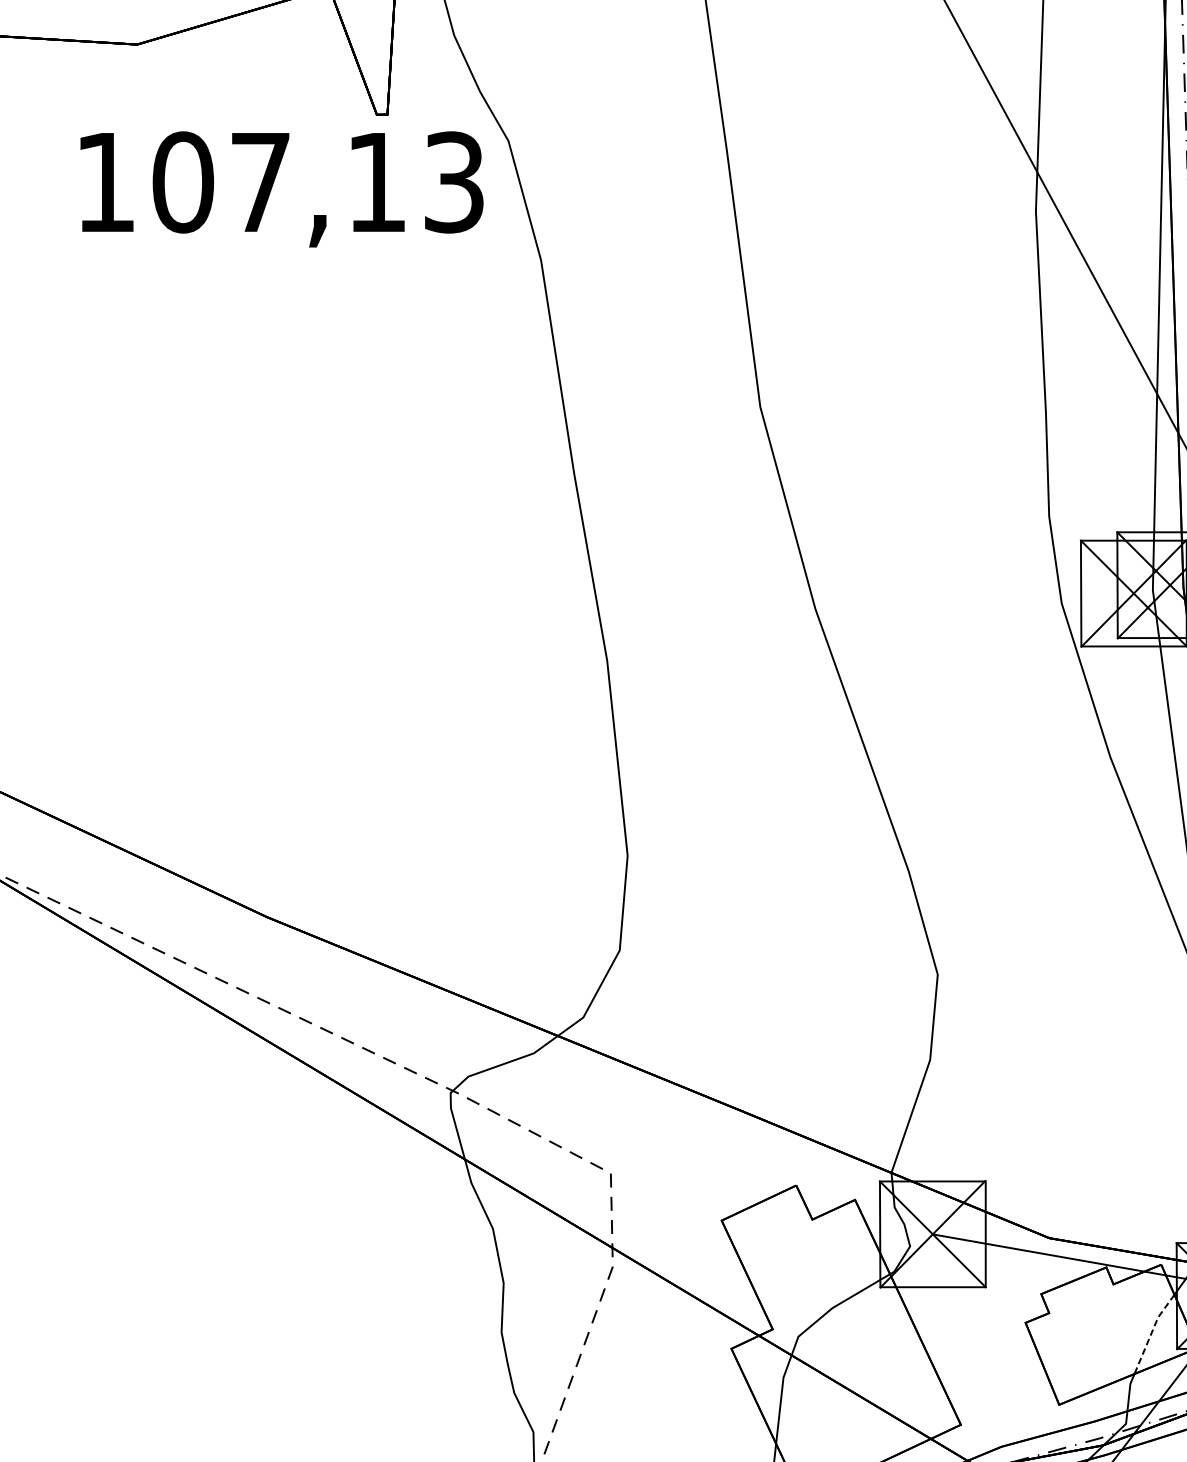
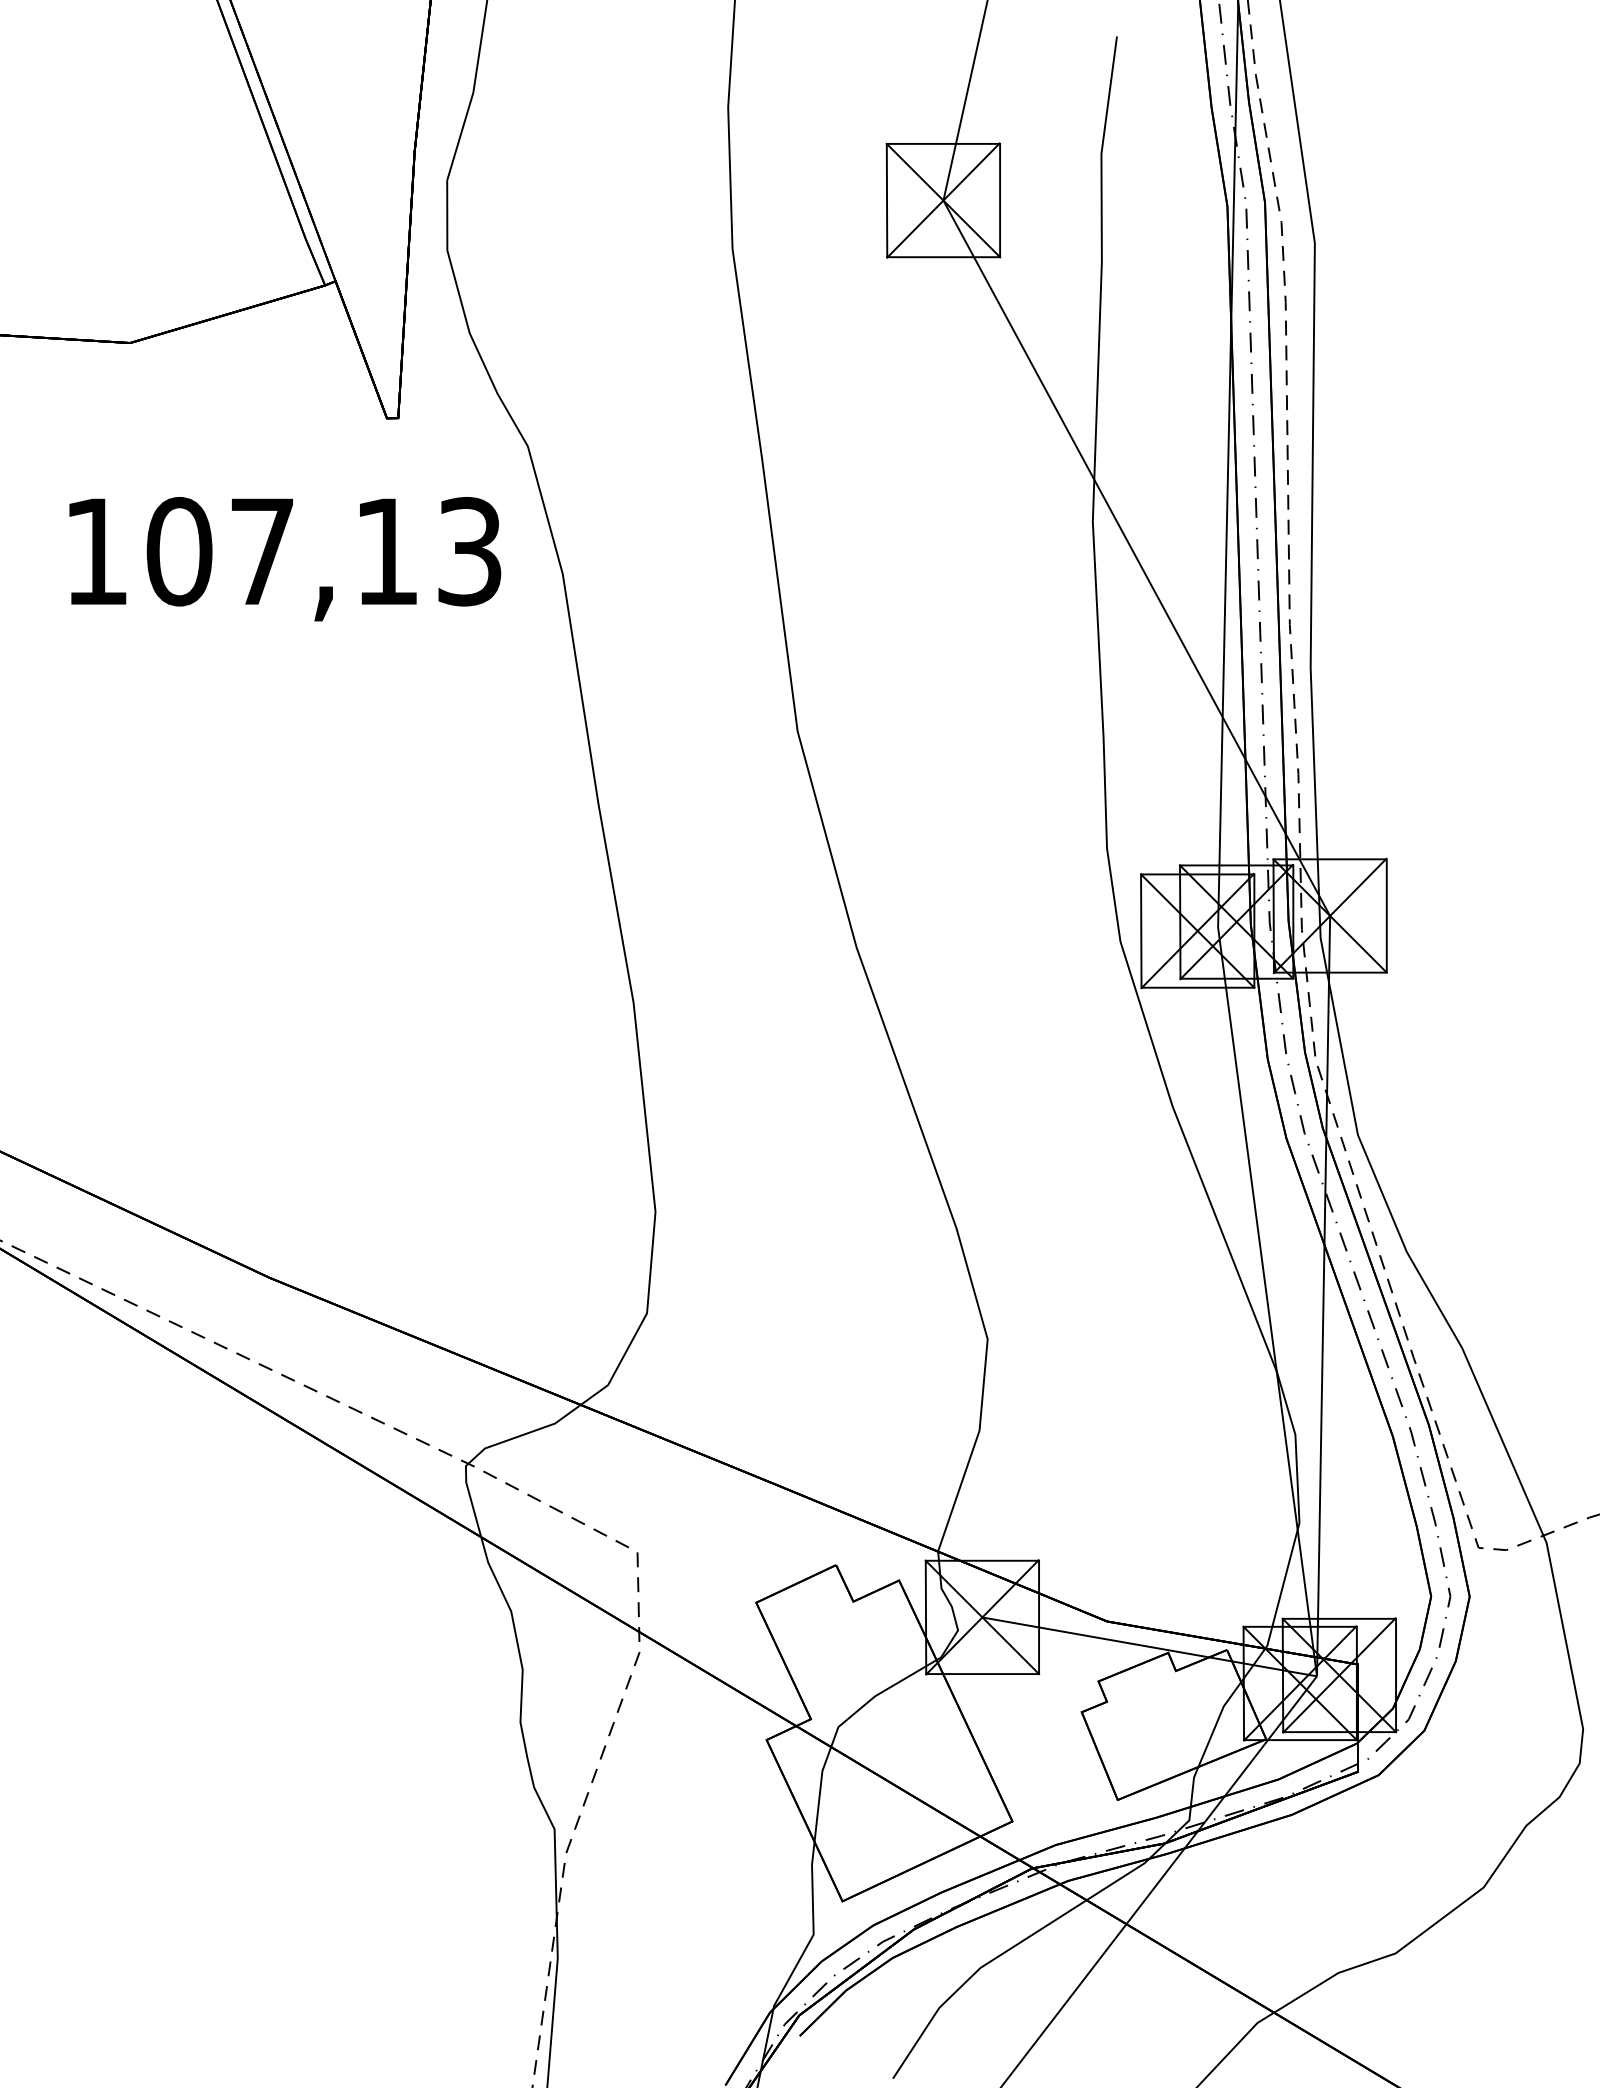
text: (282, 189) -> (285, 559), moved
line: (1151, 1332) -> (1216, 1722), dashed -> solid

